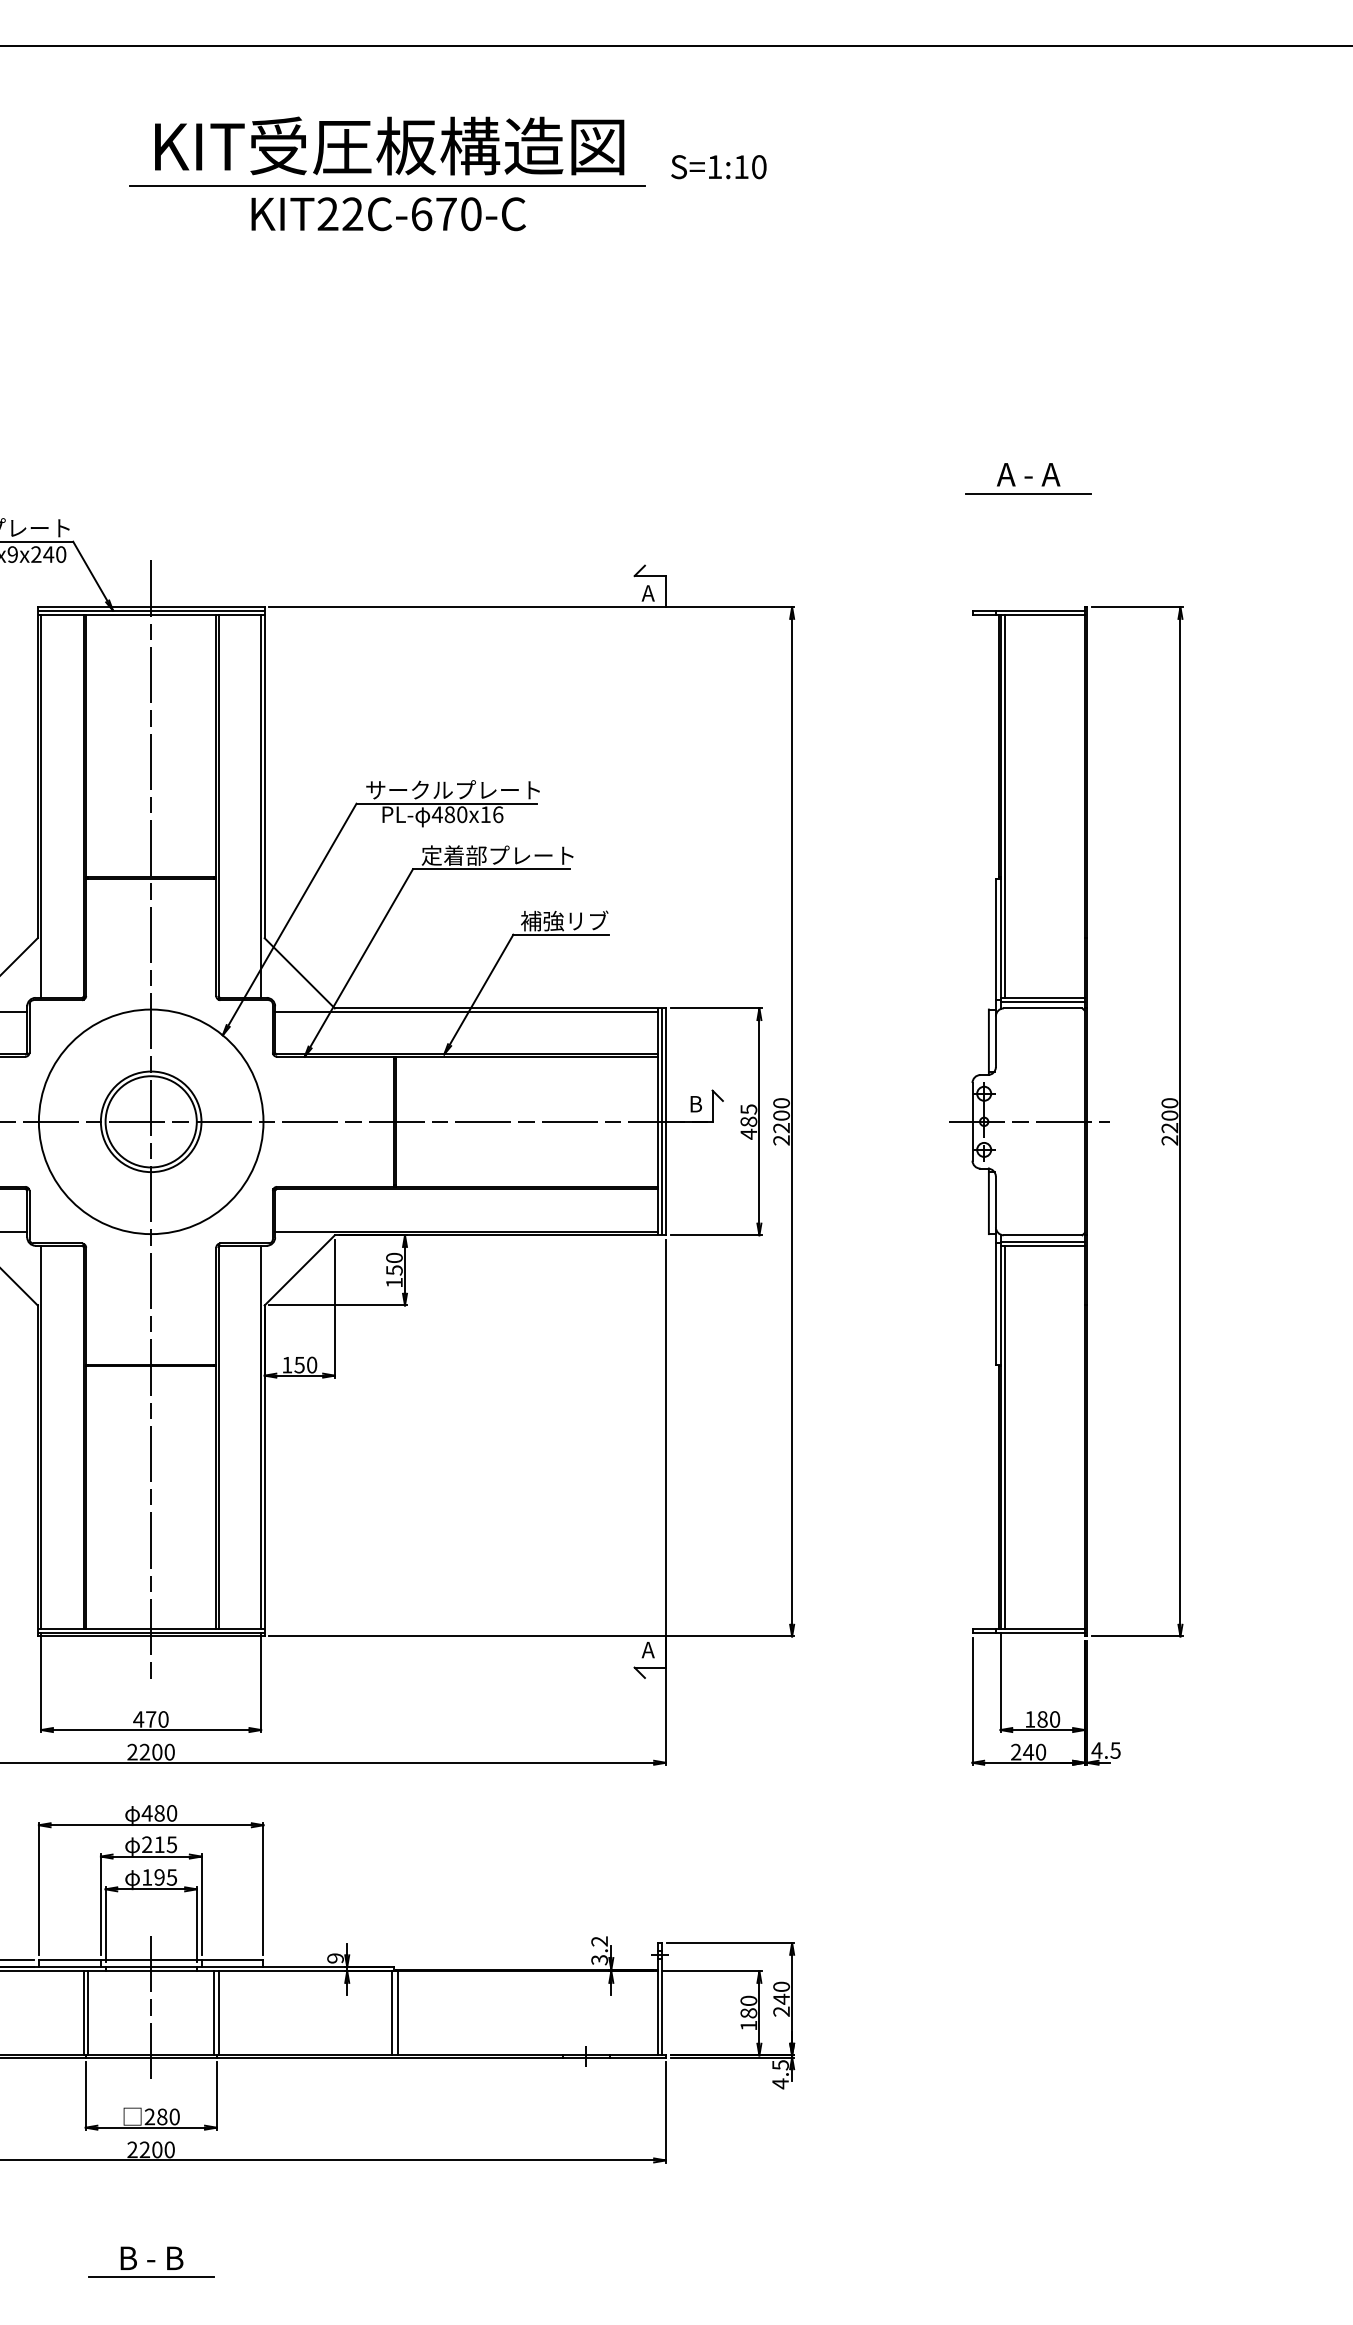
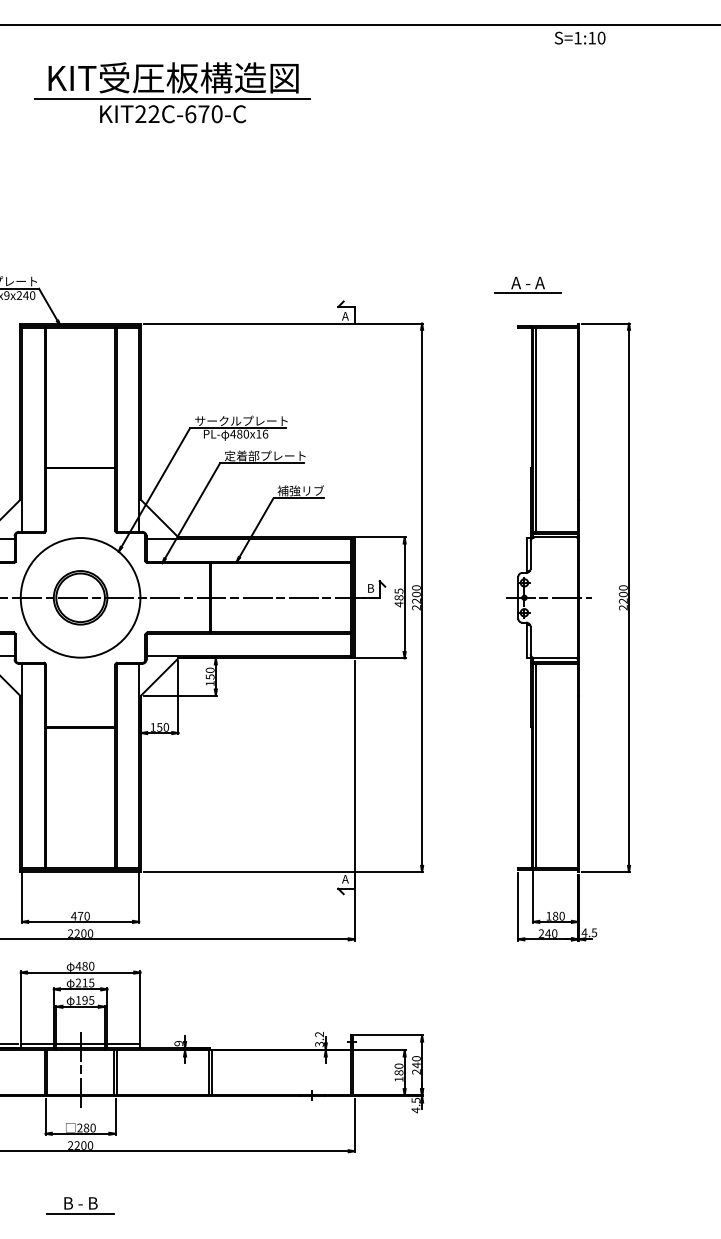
text: (717, 165) -> (579, 37), moved
part: (387, 173) -> (172, 92), moved
part: (1027, 477) -> (527, 284), moved
line: (150, 1121) -> (80, 597), removed

